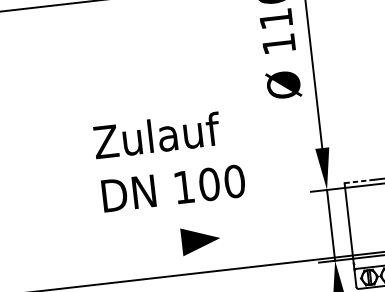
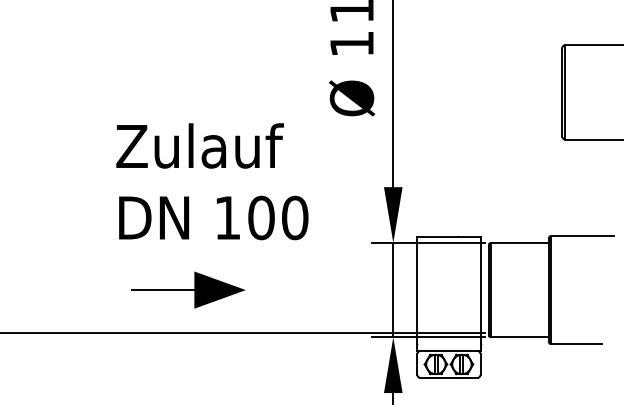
text: (169, 161) -> (212, 181), moved
line: (359, 181) -> (437, 236), dashed -> solid
line: (158, 245) -> (163, 290), added

